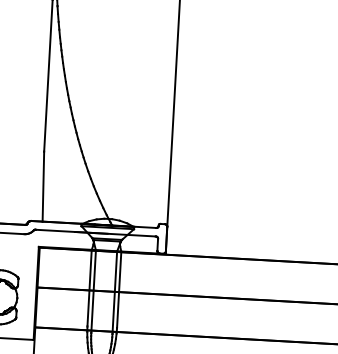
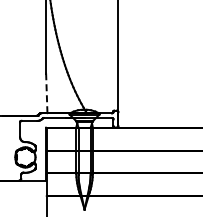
line: (42, 186) -> (46, 93), solid -> dashed

